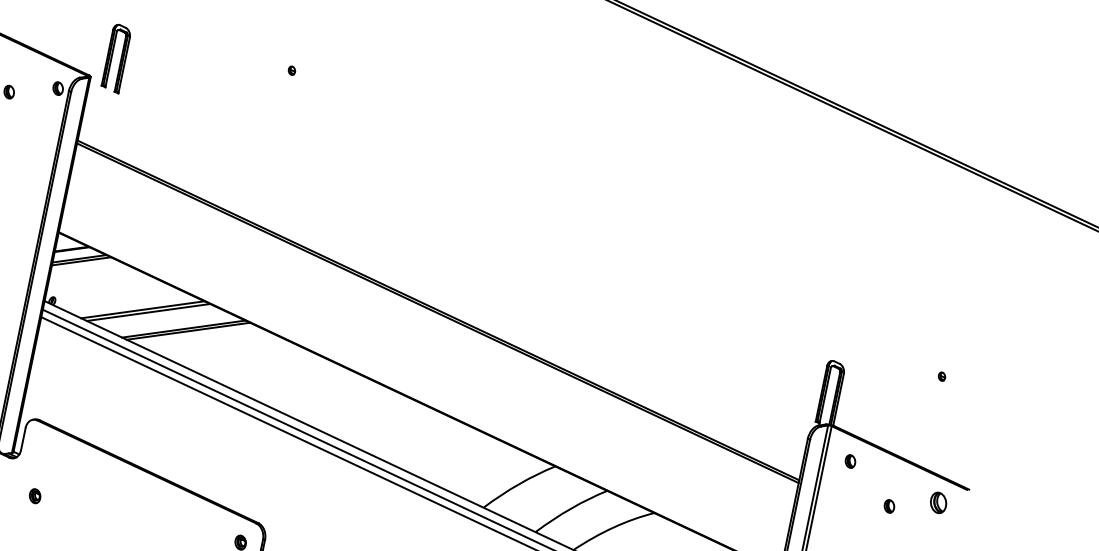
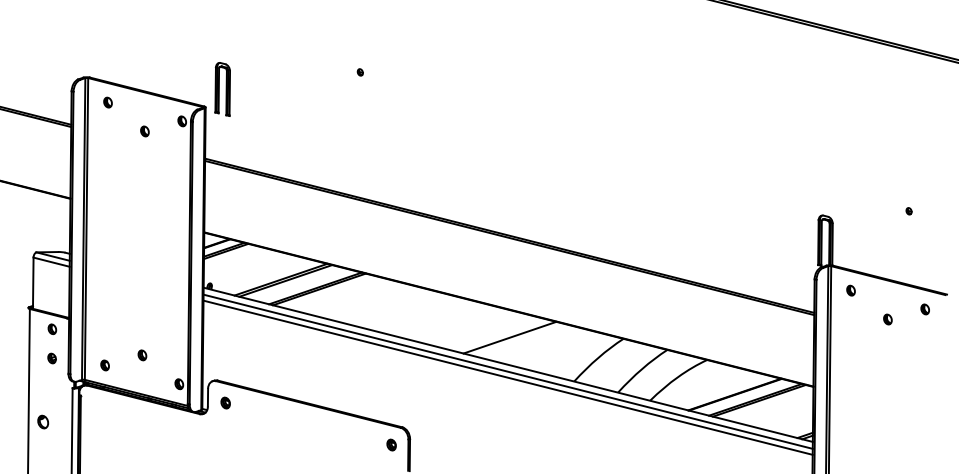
line: (413, 437) -> (509, 337), added
part: (35, 495) -> (225, 402), moved
part: (937, 502) -> (924, 309), size x0.62

